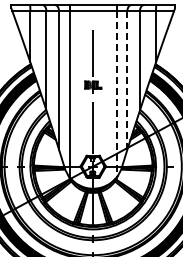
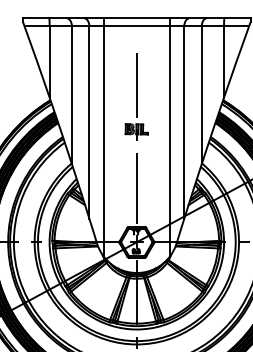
line: (127, 80) -> (184, 122), dashed -> solid
line: (116, 94) -> (169, 142), dashed -> solid

